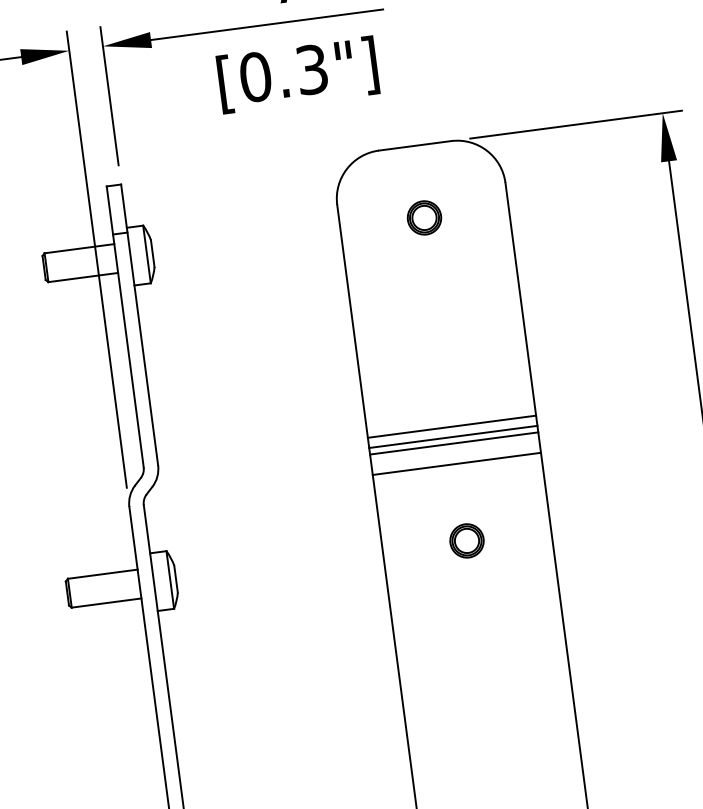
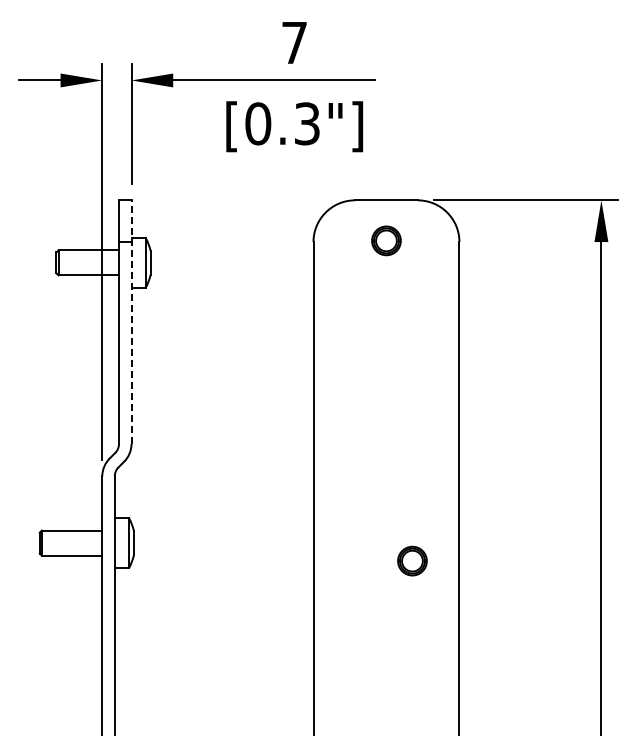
part: (424, 217) -> (386, 240), moved
line: (139, 325) -> (131, 322), solid -> dashed
line: (452, 427) -> (386, 444), removed
line: (453, 436) -> (386, 452), removed
line: (454, 443) -> (386, 458), removed
line: (456, 464) -> (386, 476), removed
part: (466, 540) -> (412, 560), moved

